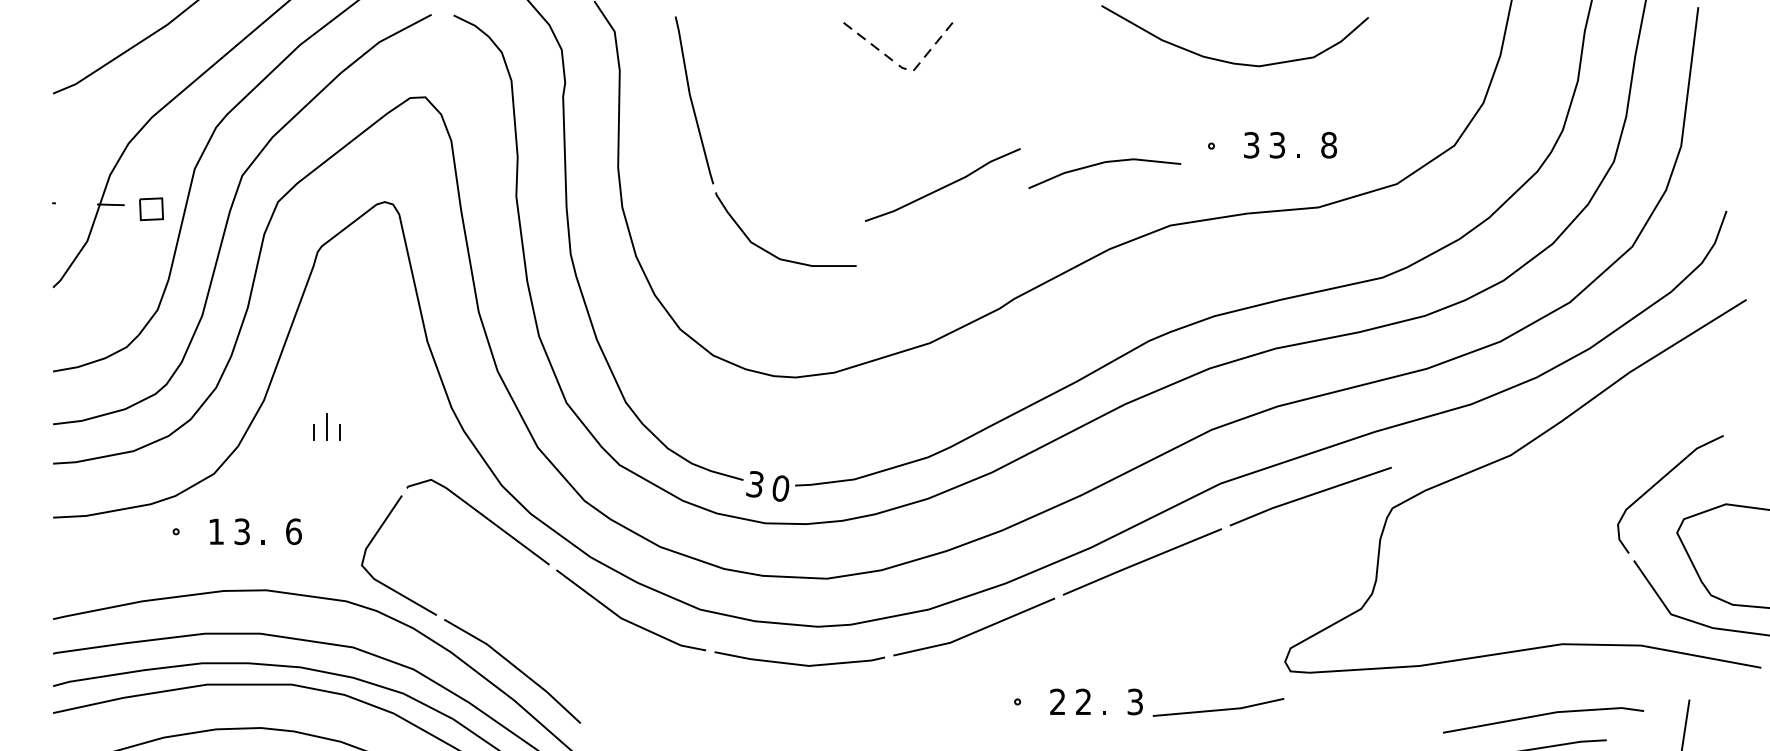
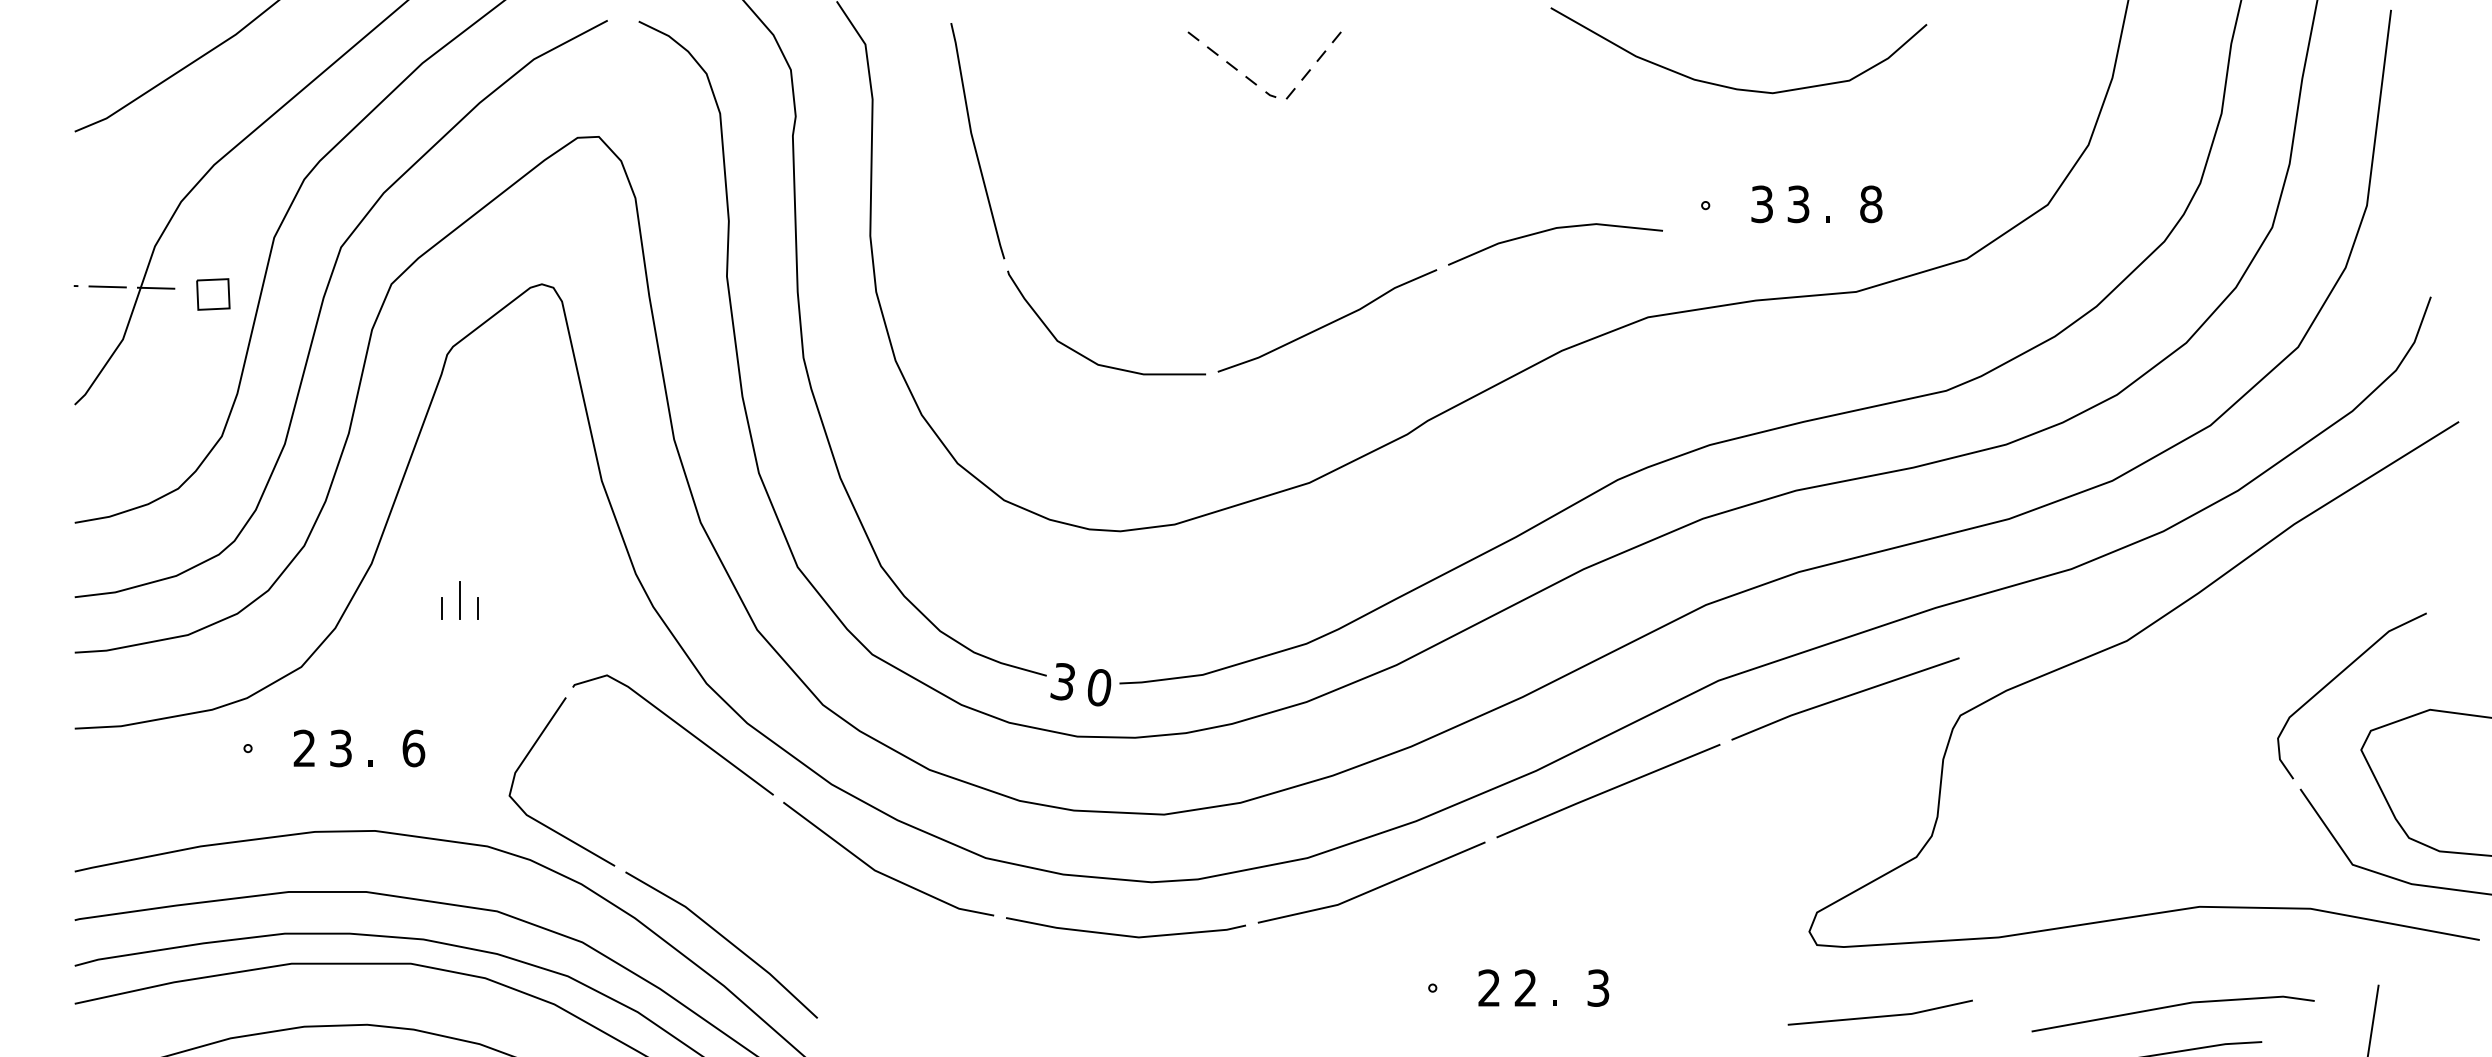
line: (943, 186) -> (1328, 322), moved
line: (76, 203) -> (107, 286), added
text: (215, 531) -> (303, 748), 1 -> 2
line: (1218, 709) -> (1880, 1015), moved

